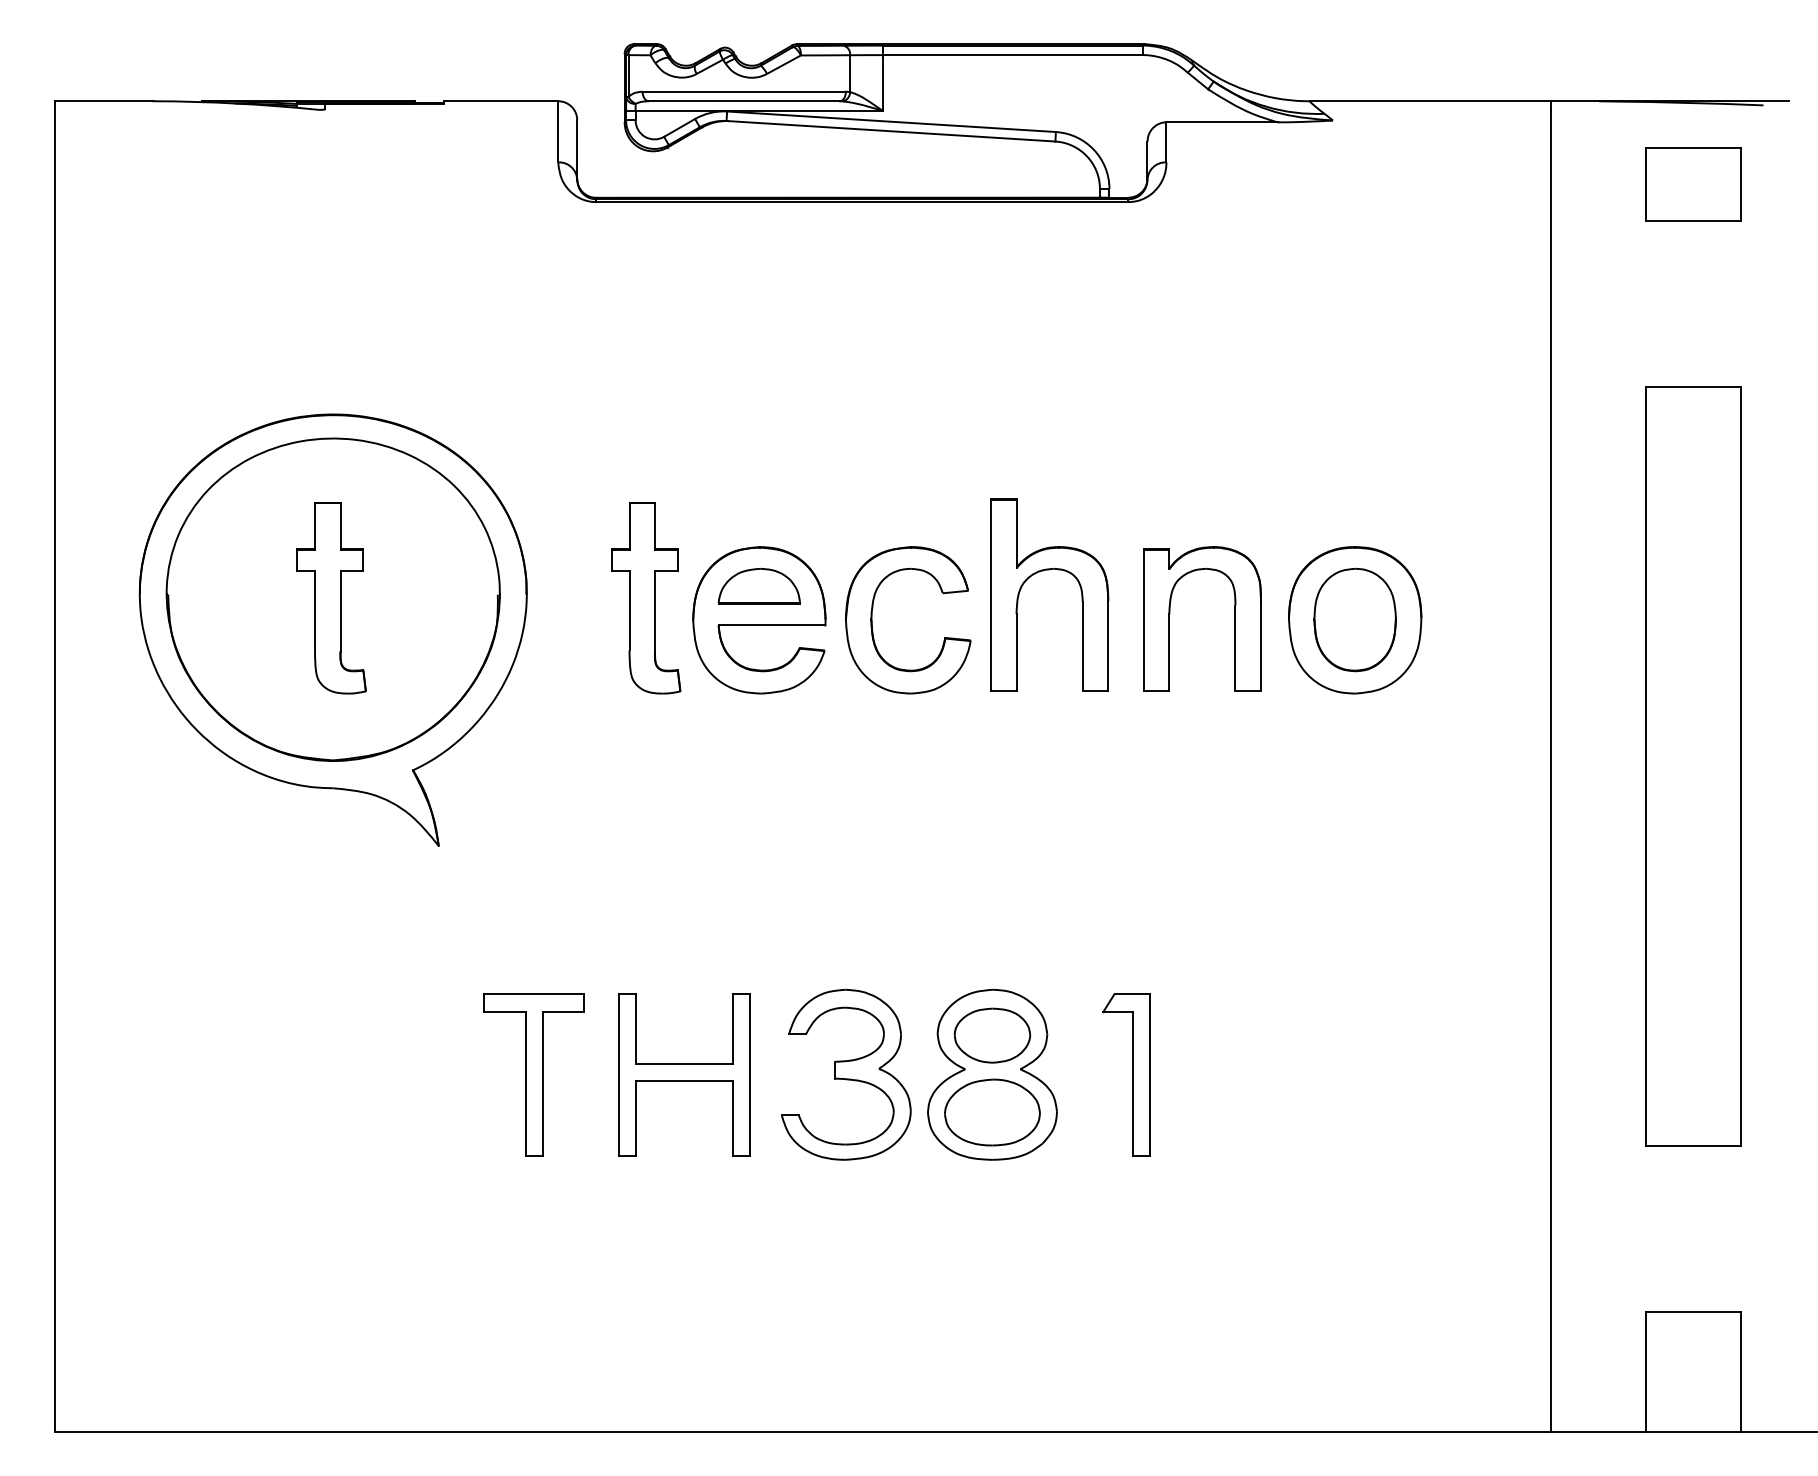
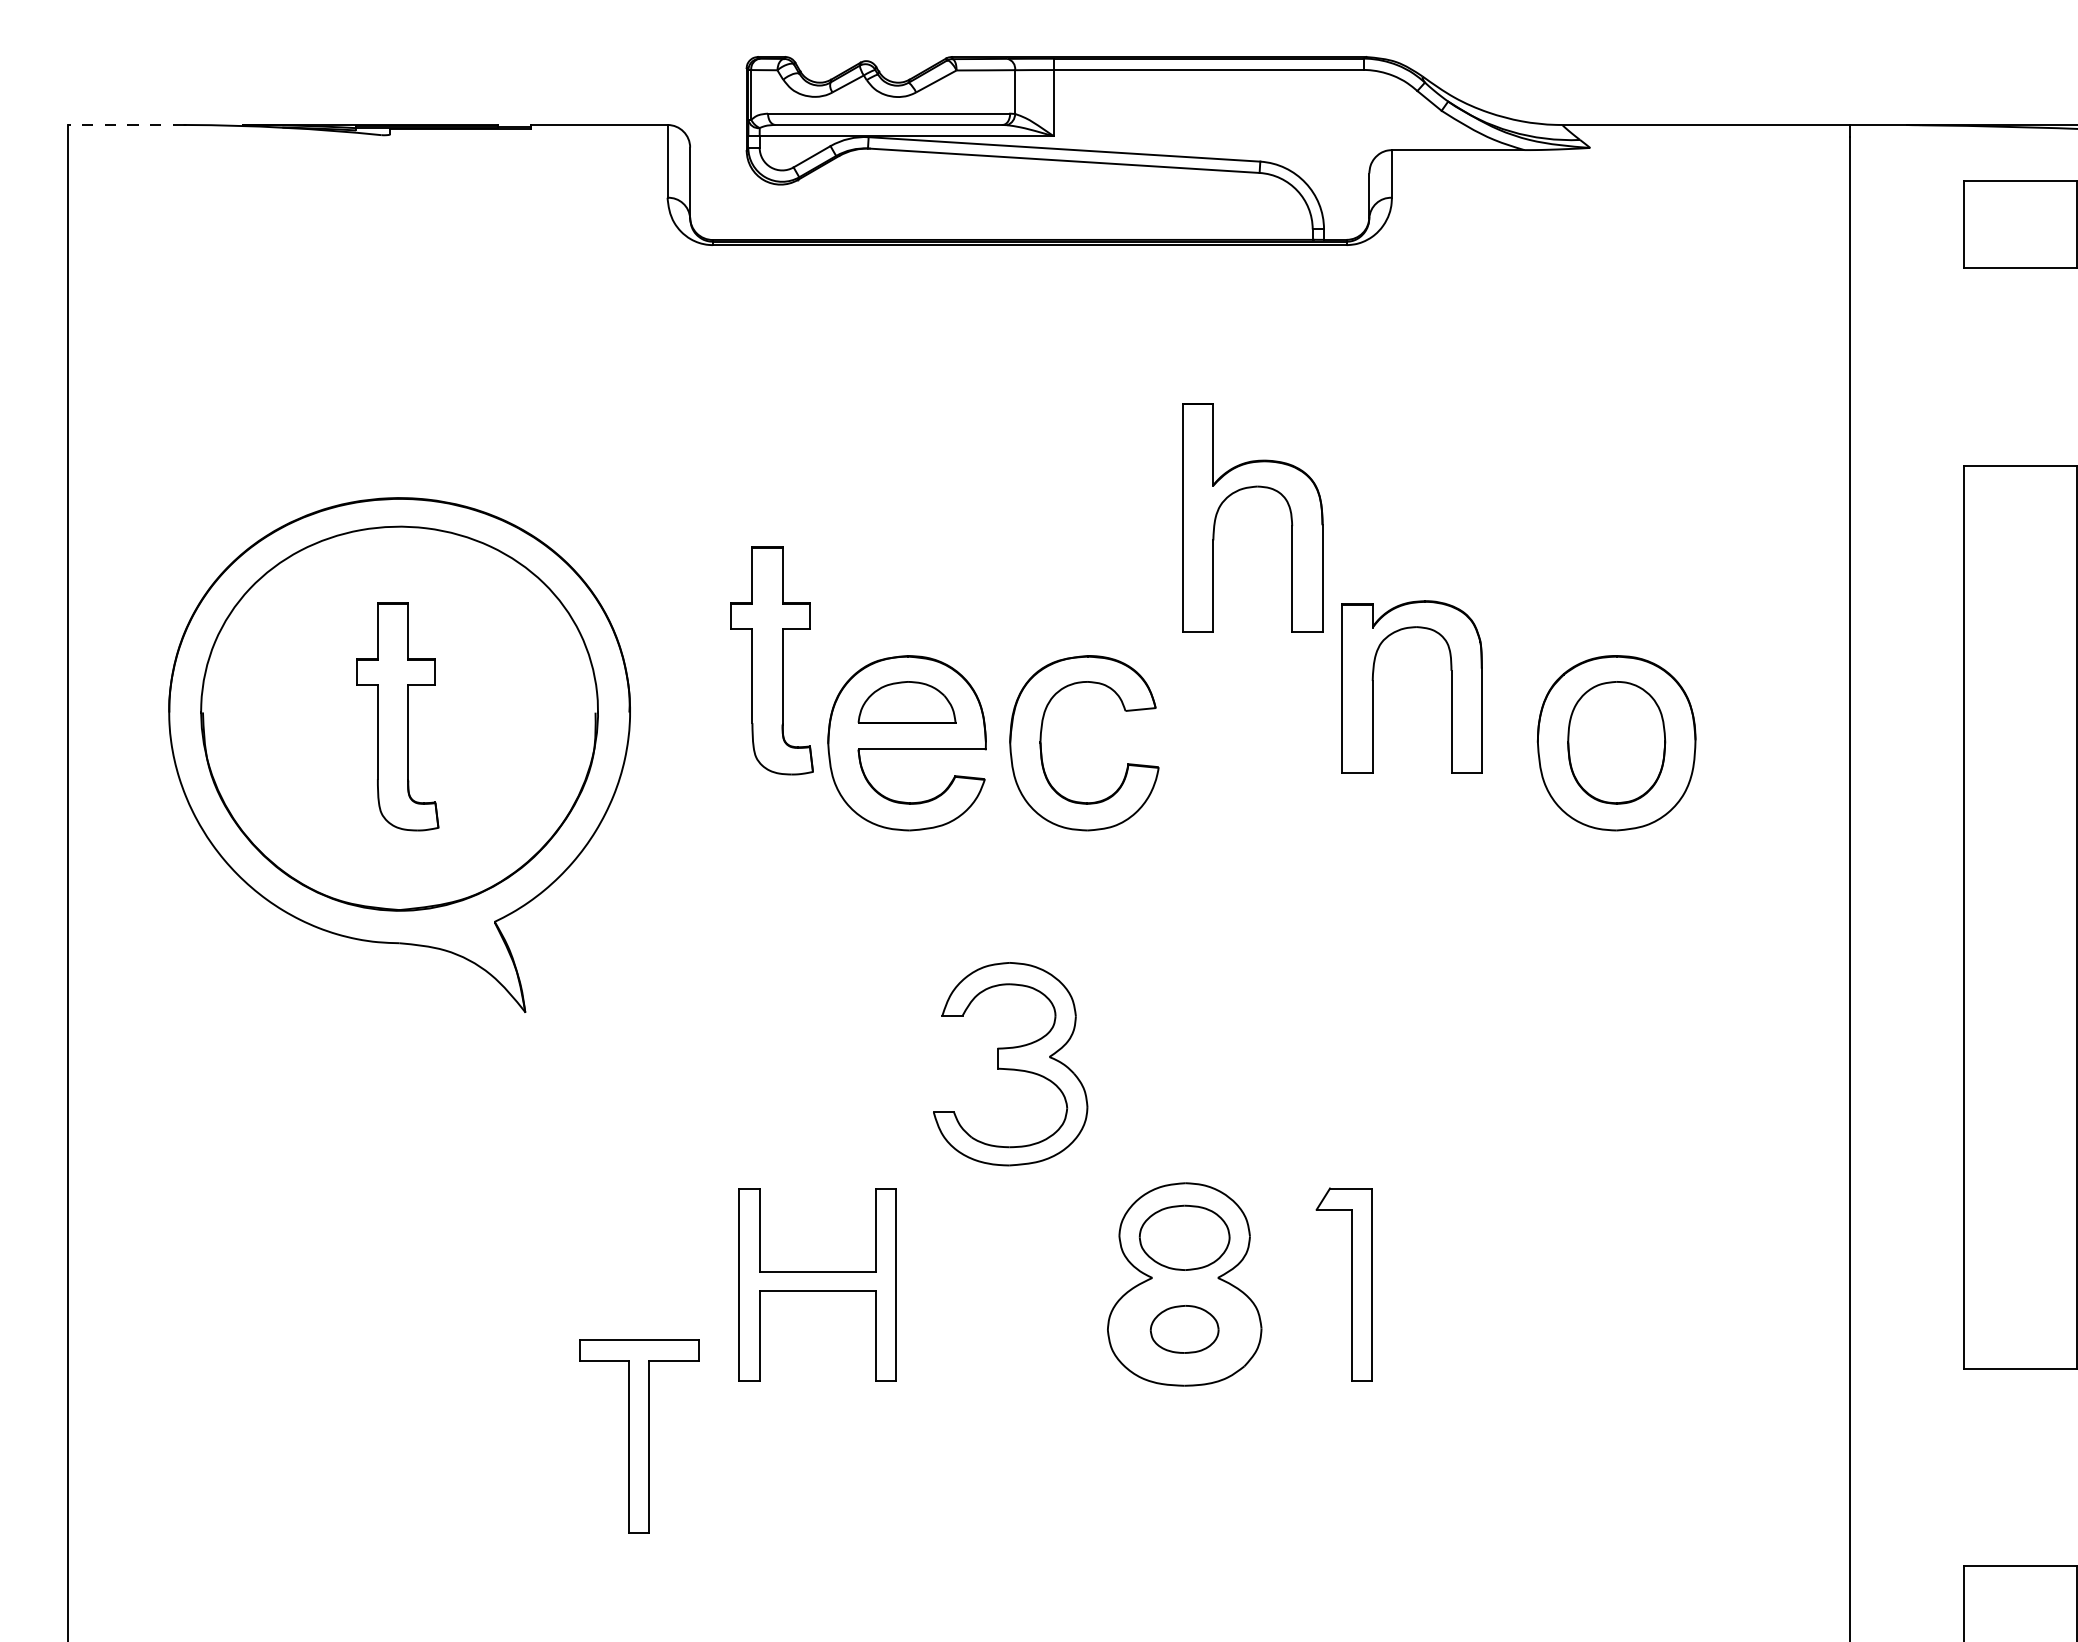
line: (103, 101) -> (125, 125), solid -> dashed
part: (1043, 571) -> (1245, 489), moved
part: (646, 598) -> (772, 661), moved
part: (1234, 618) -> (1450, 686), moved
part: (533, 1074) -> (638, 1435), moved
part: (846, 1074) -> (1010, 1063), moved
part: (992, 1112) -> (1184, 1329), size x0.6

